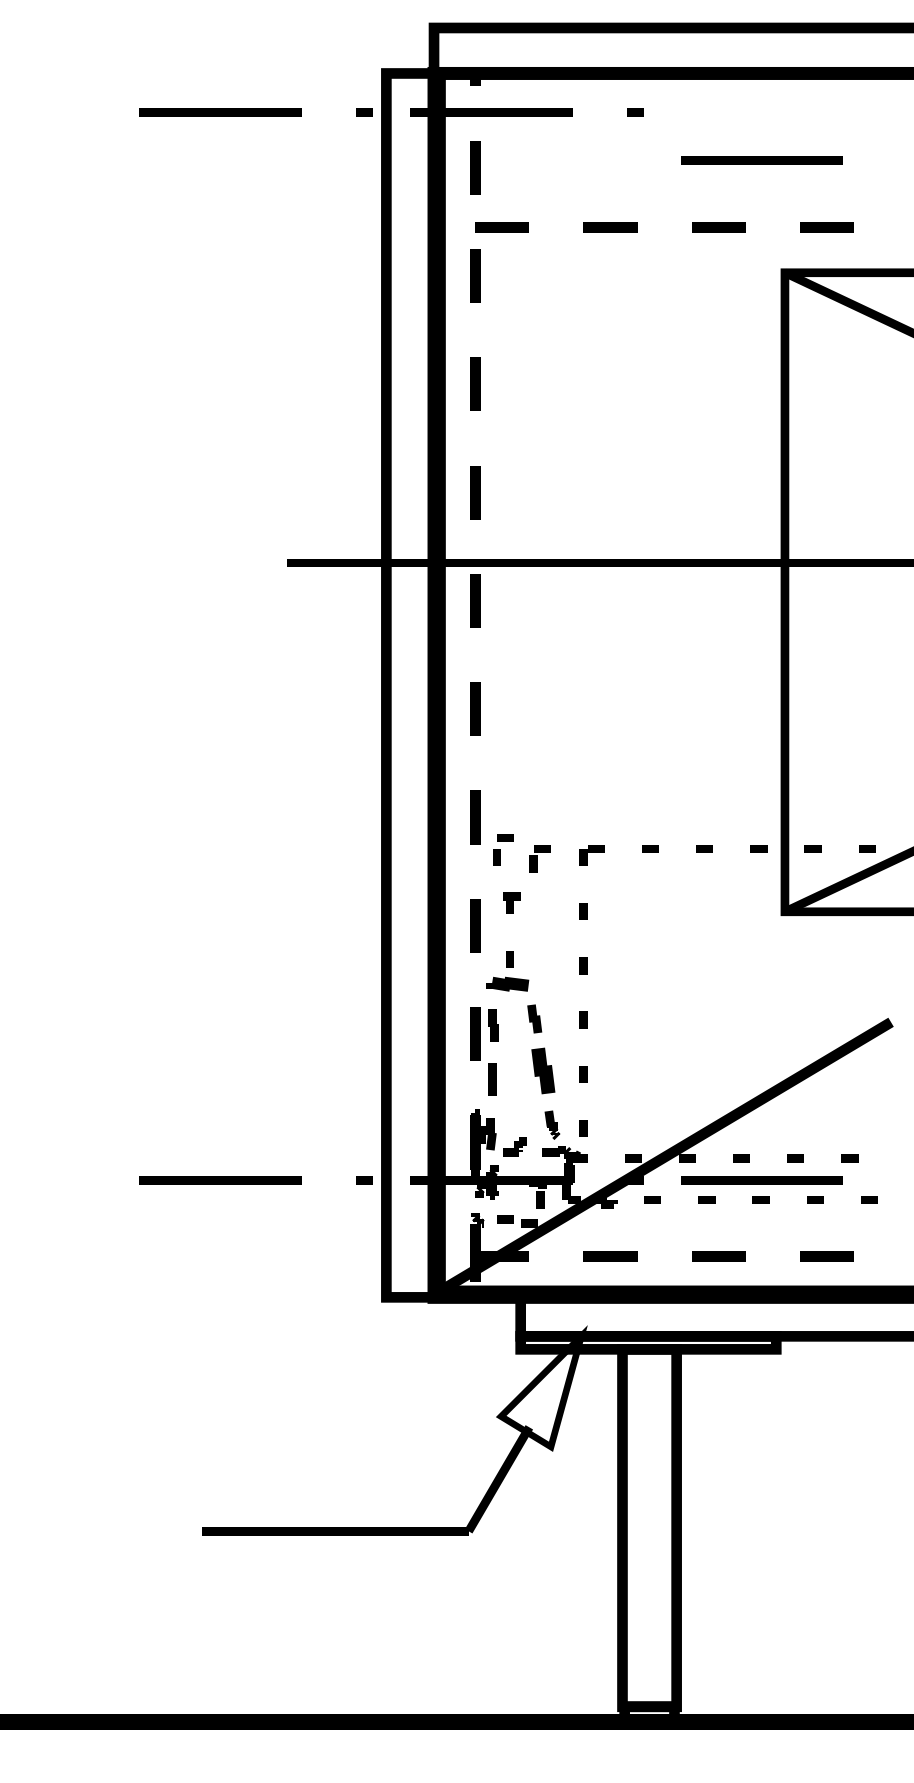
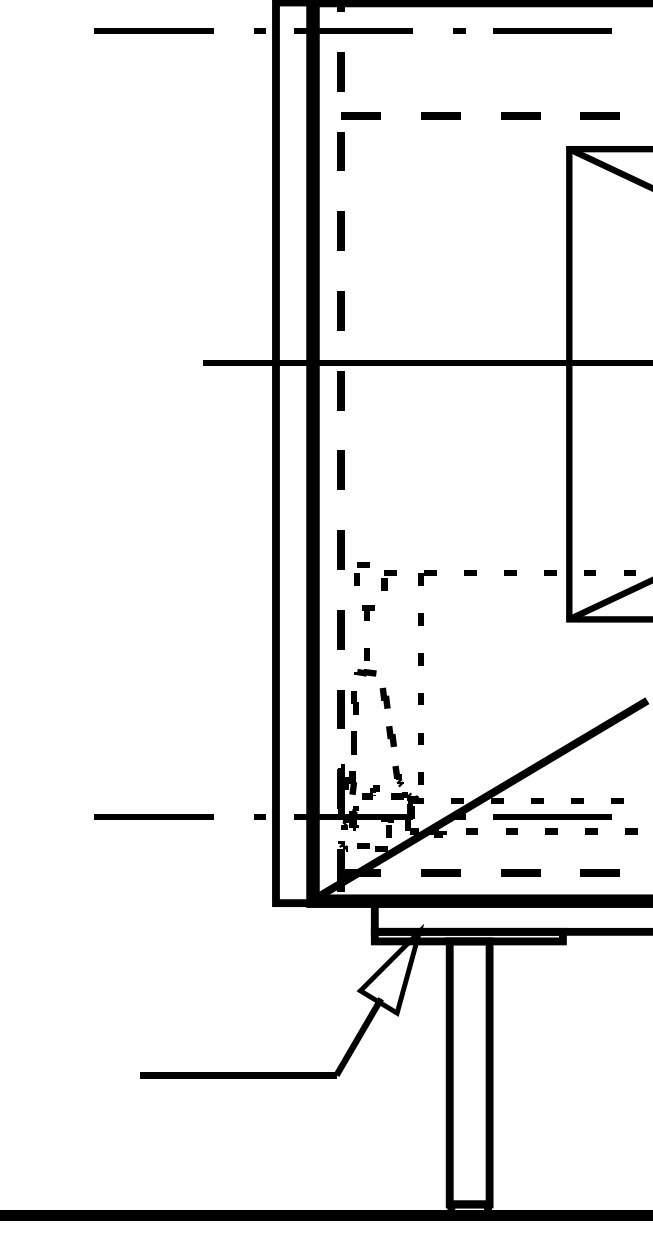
line: (761, 160) -> (552, 31), moved
part: (508, 984) -> (365, 672), size x0.71
part: (543, 1070) -> (391, 736), size x0.62

